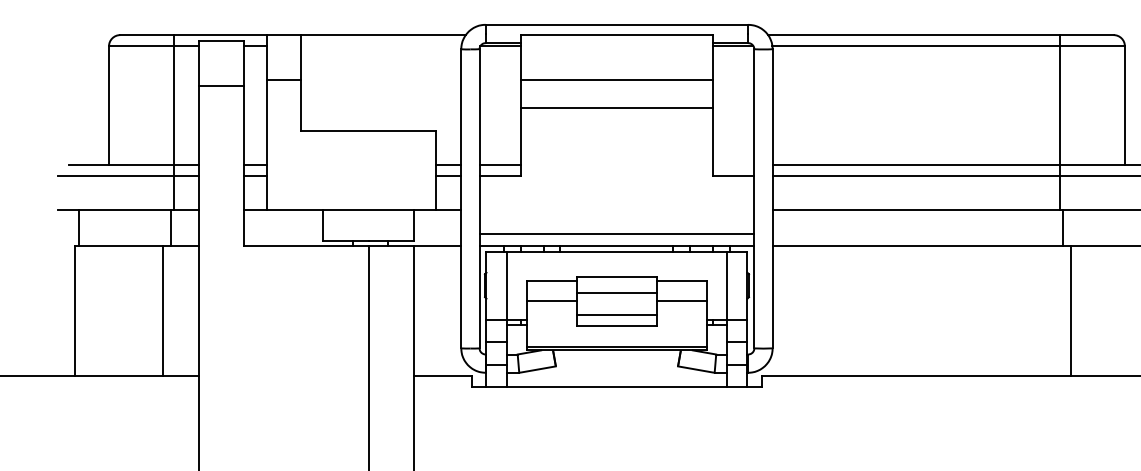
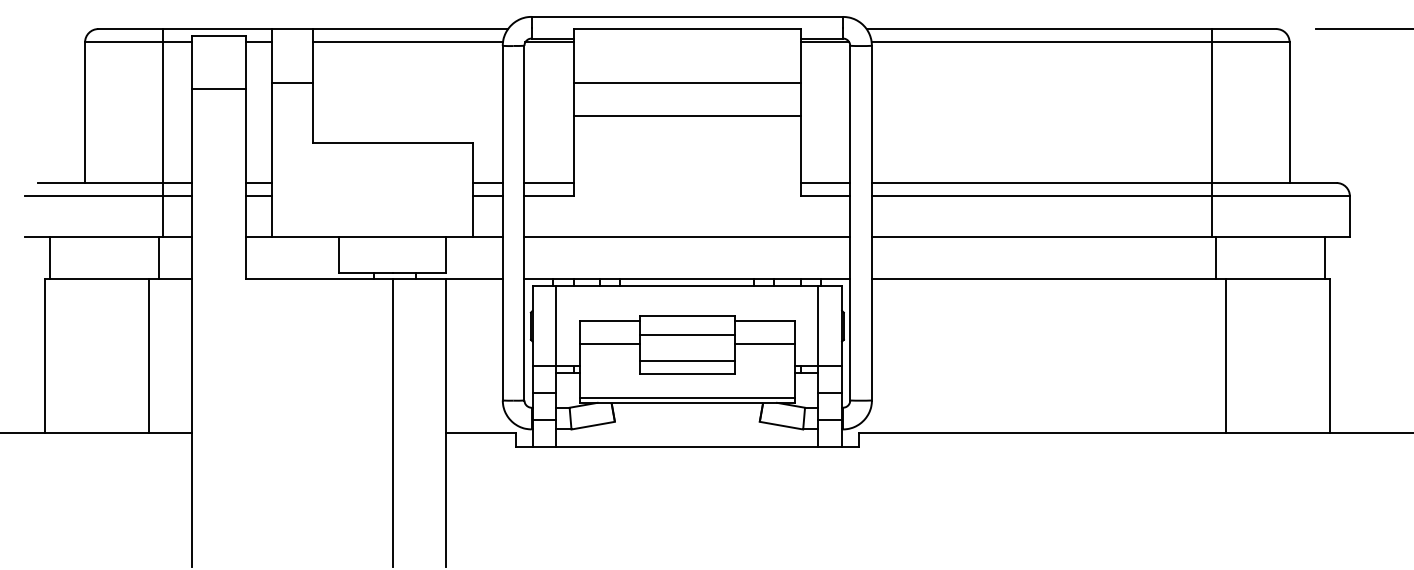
line: (380, 46) -> (407, 42), added
line: (733, 165) -> (825, 183), added
line: (617, 233) -> (687, 236), moved

